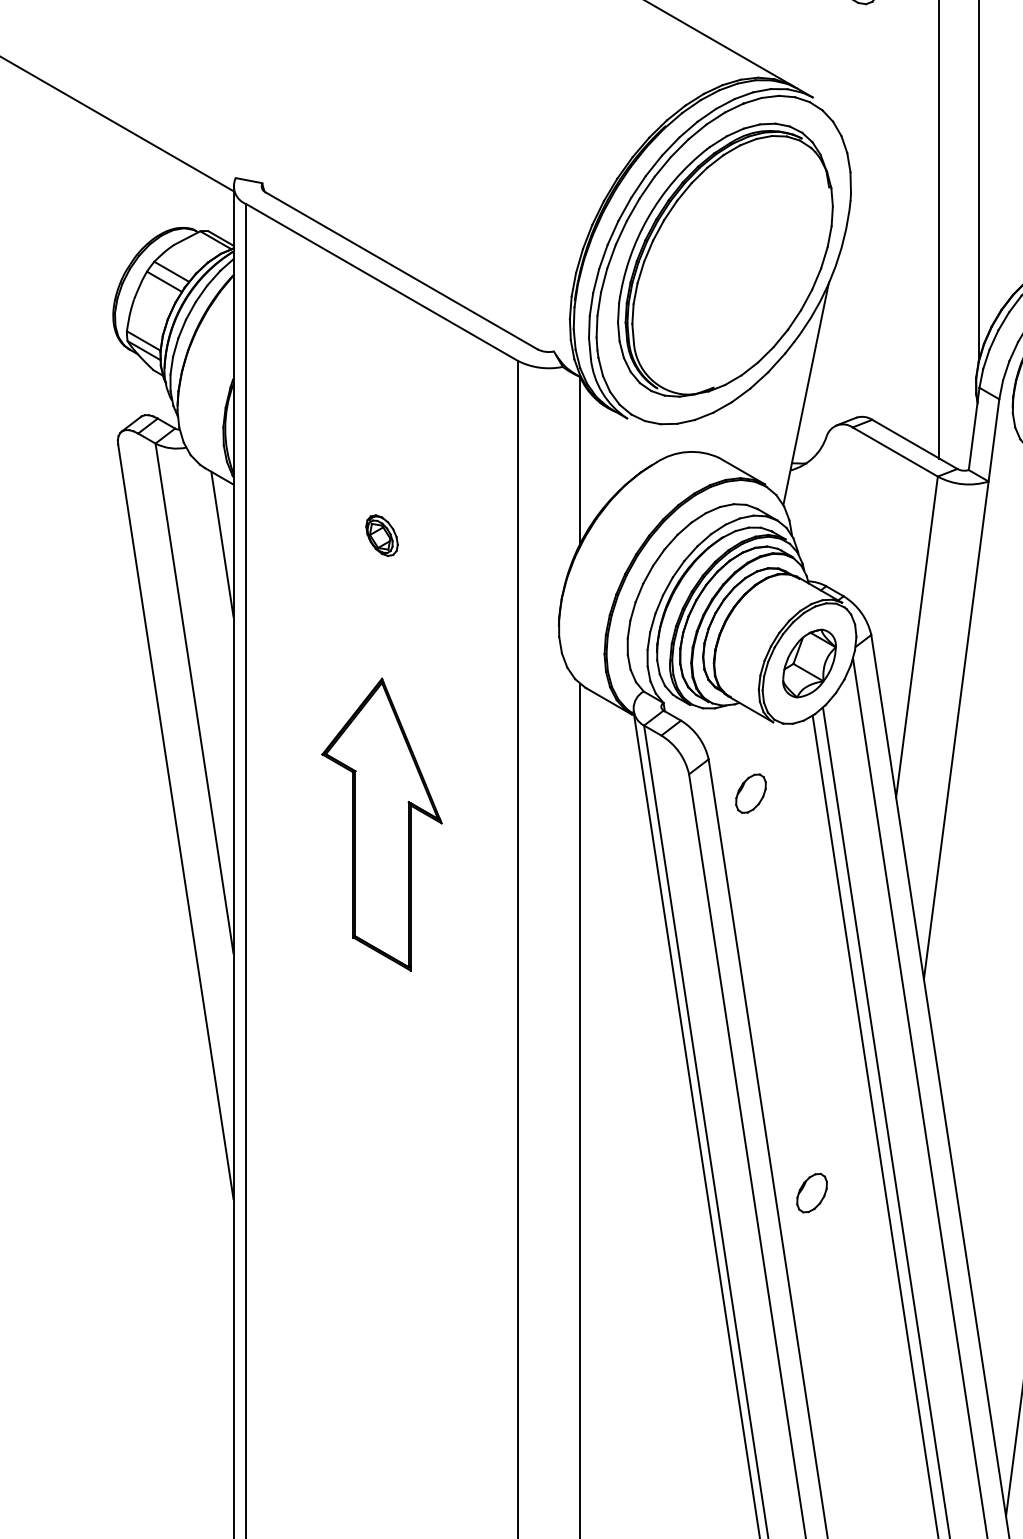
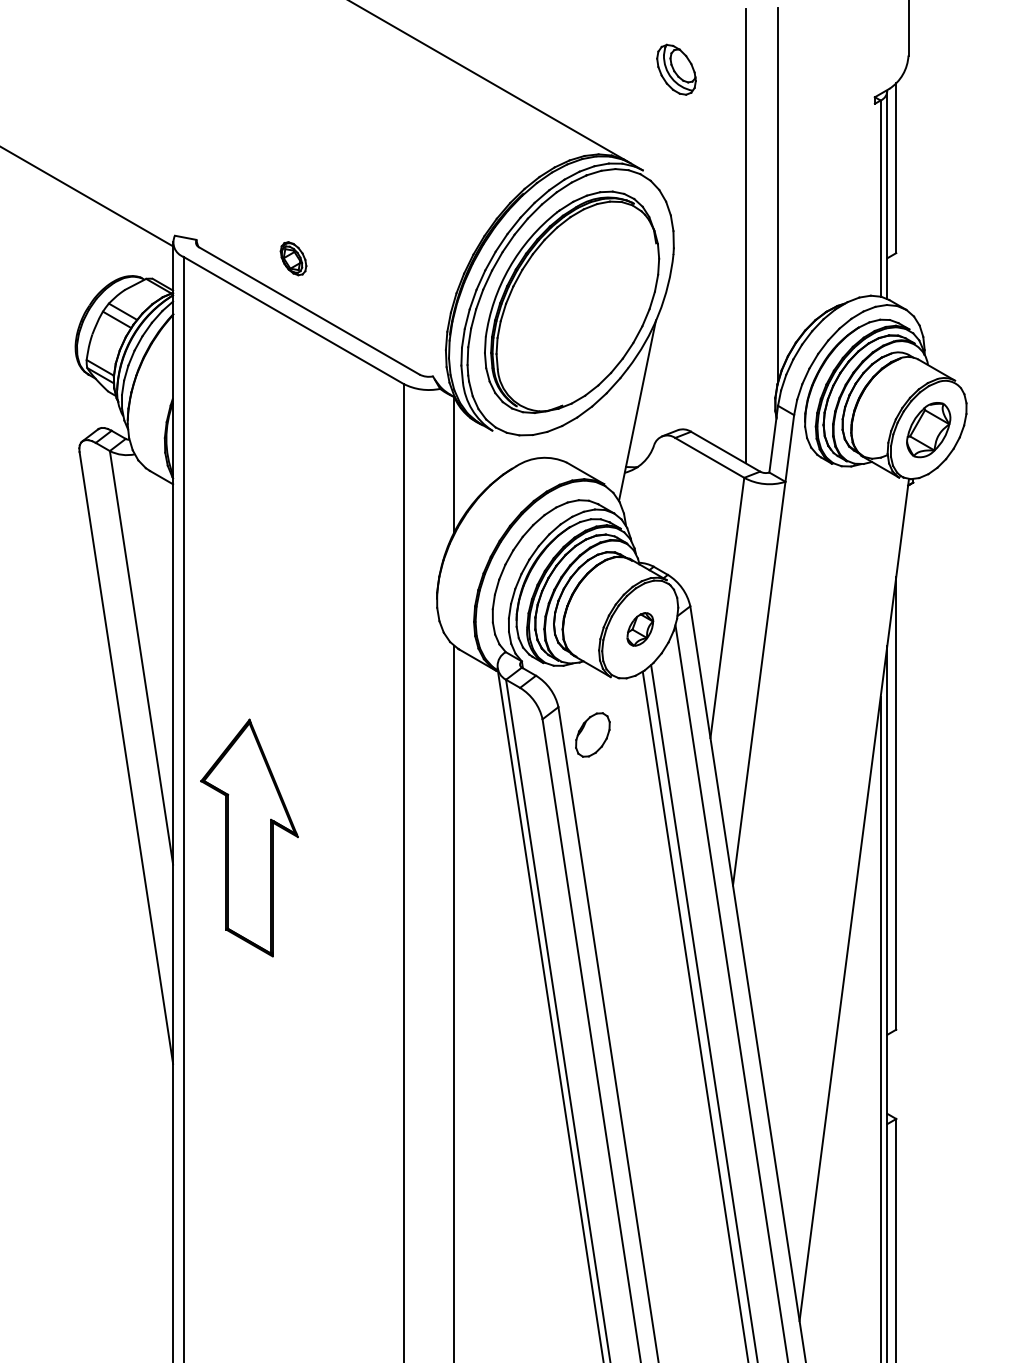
part: (381, 535) -> (293, 258), moved
line: (222, 544) -> (164, 532), removed
part: (809, 663) -> (640, 629), size x0.6
part: (750, 793) -> (592, 734), size x1.4
part: (381, 823) -> (249, 837), moved
part: (812, 1192) -> (642, 1058), removed

